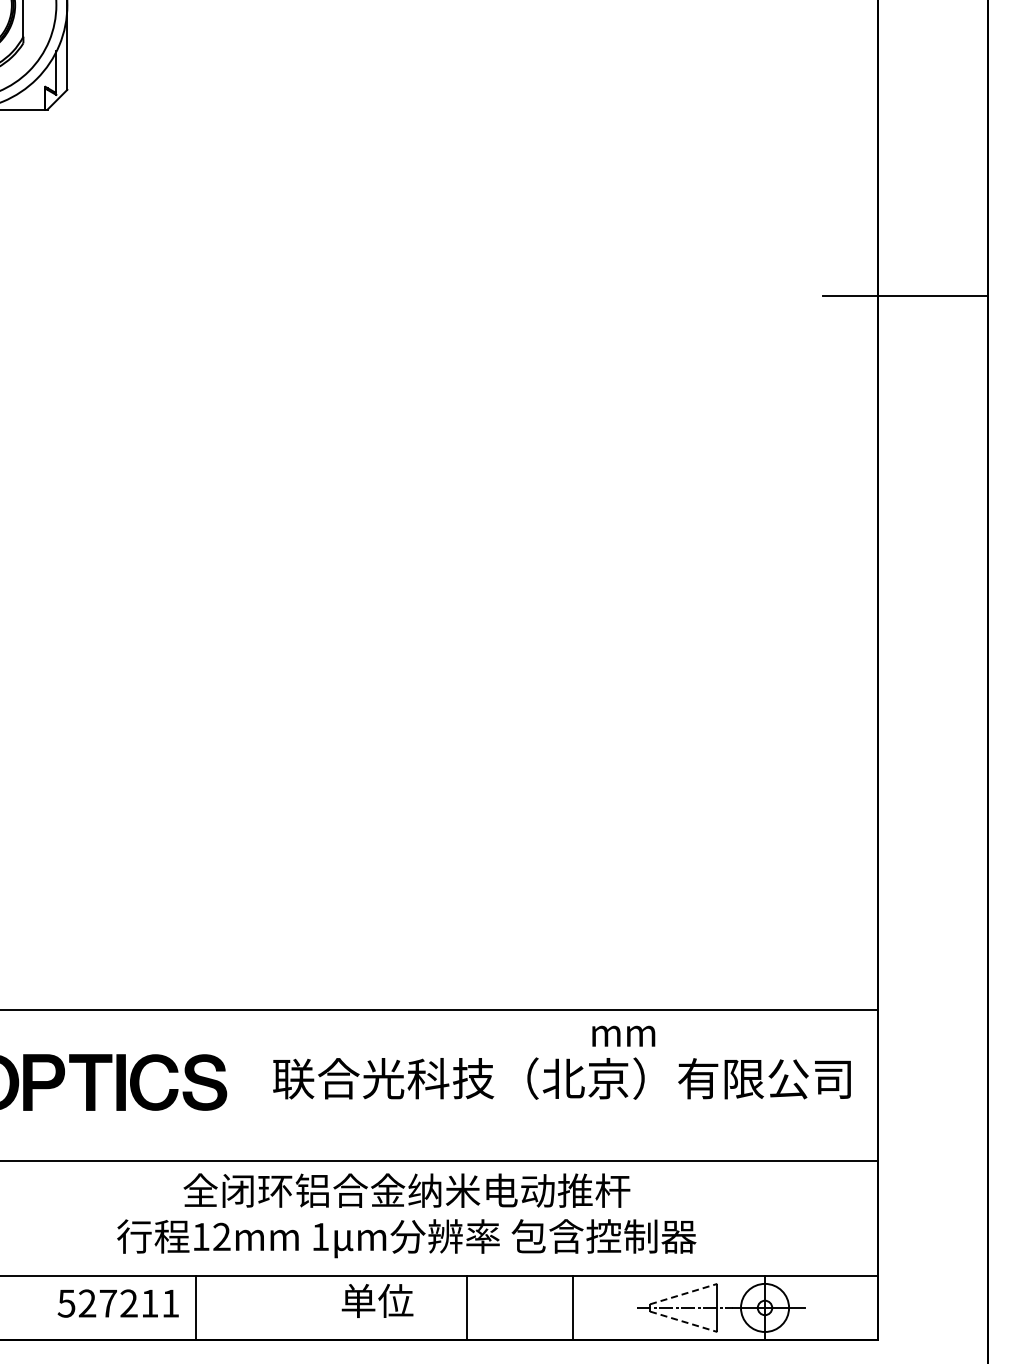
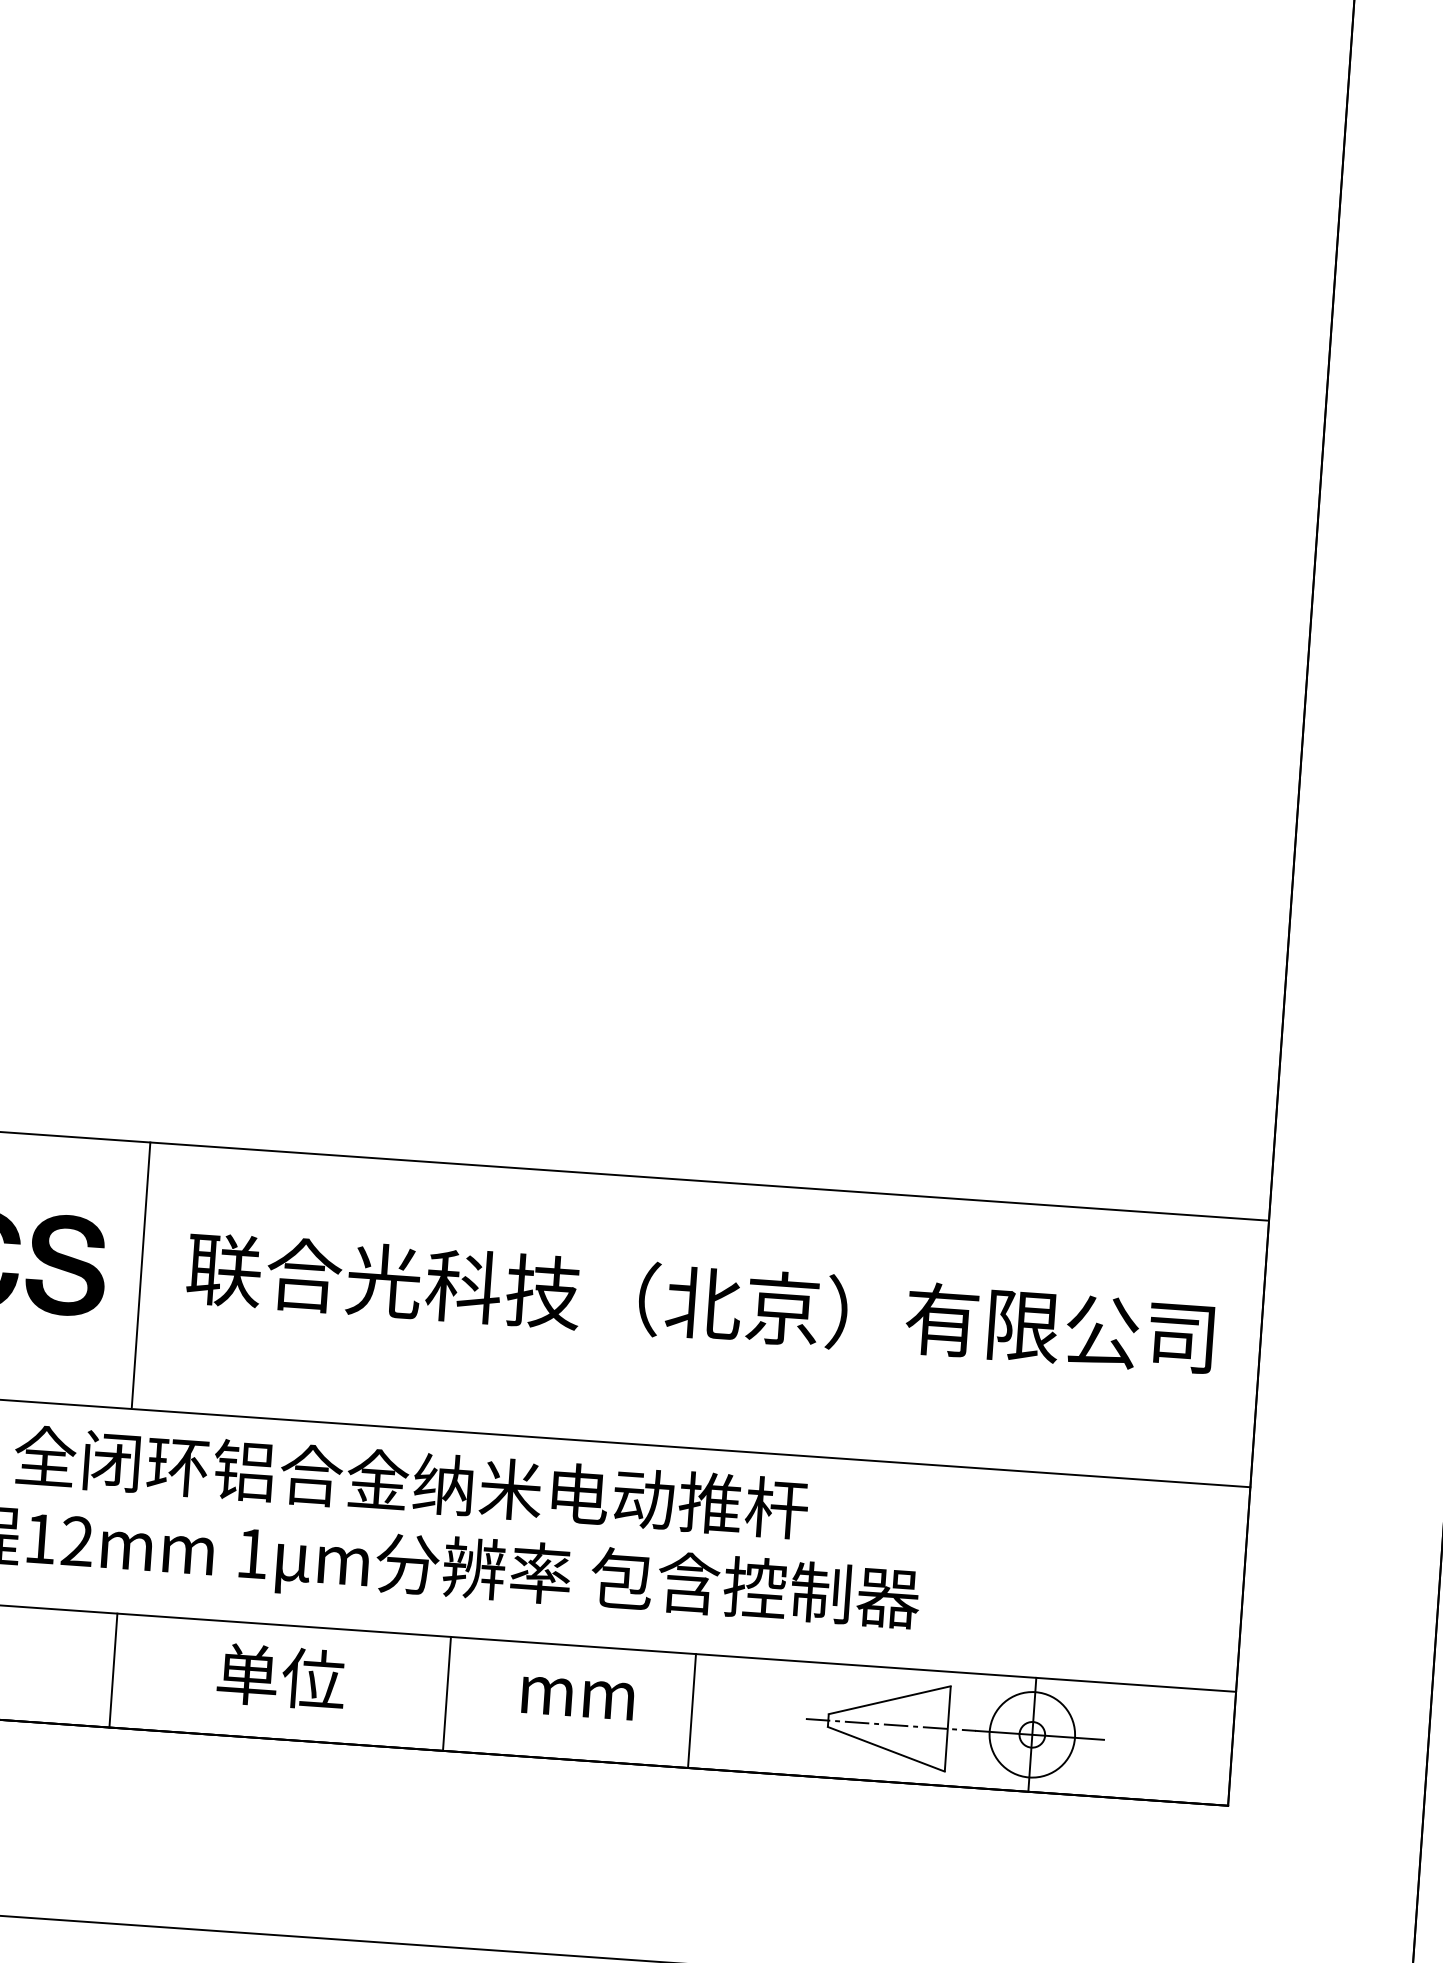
text: (623, 1035) -> (577, 1696), moved
line: (247, 1084) -> (141, 1274), added
line: (684, 1293) -> (891, 1699), dashed -> solid
text: (377, 1300) -> (281, 1676), moved
line: (196, 1307) -> (114, 1669), moved
line: (467, 1307) -> (447, 1693), moved
line: (684, 1321) -> (887, 1748), dashed -> solid

